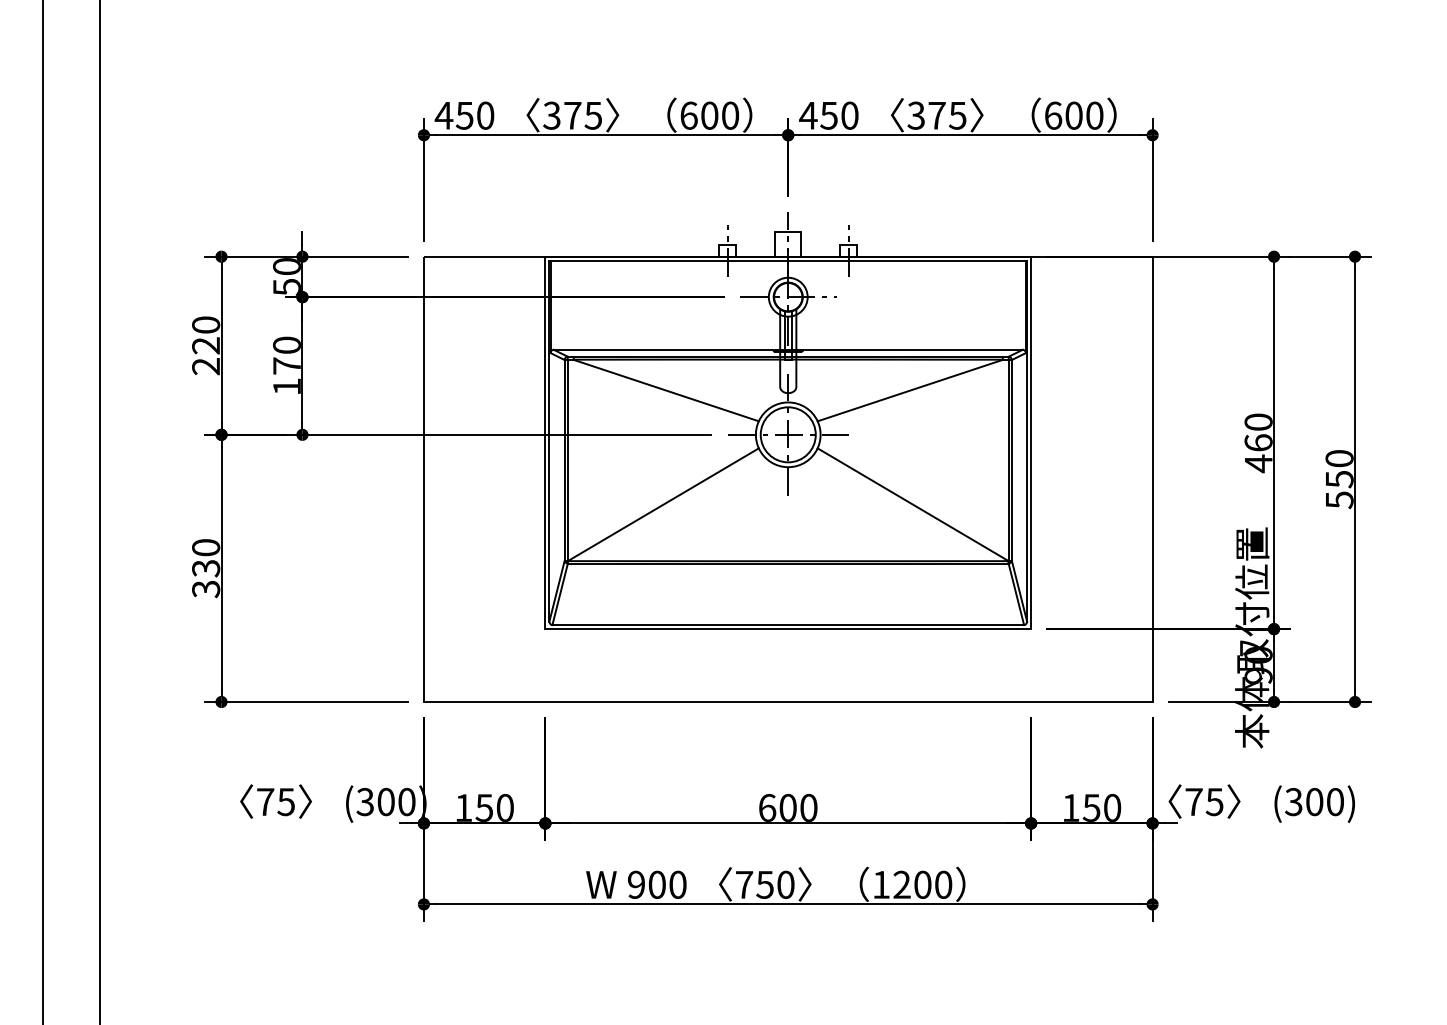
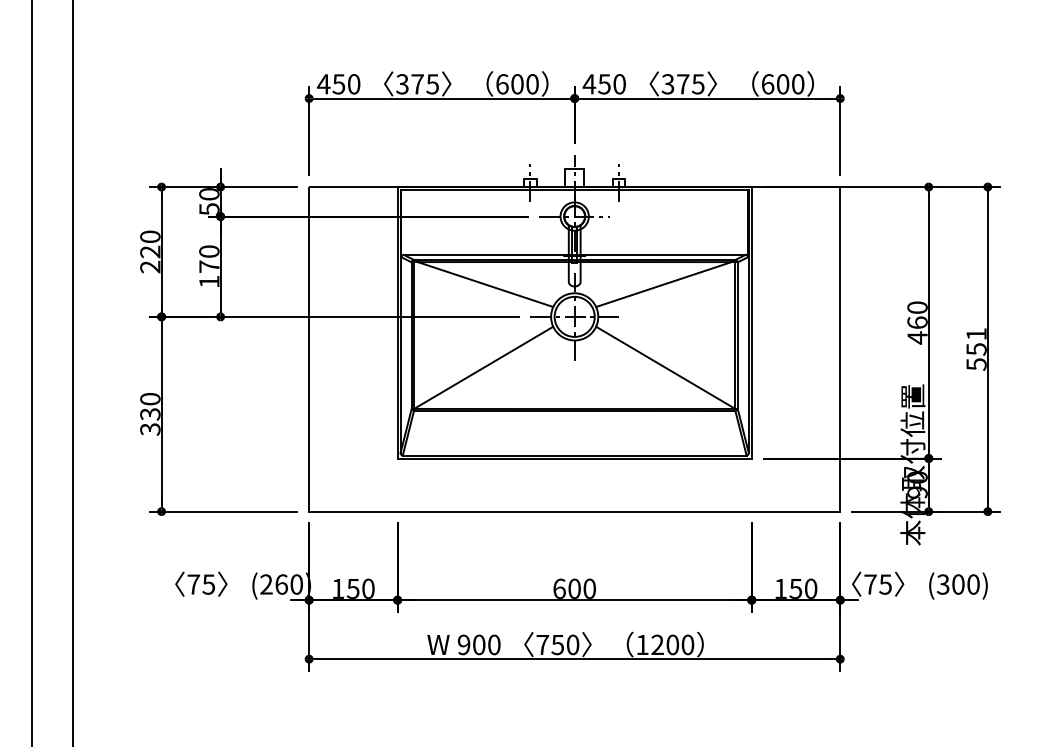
text: (1339, 458) -> (976, 334), 550 -> 551
text: (375, 802) -> (273, 584), (300) -> (260)

